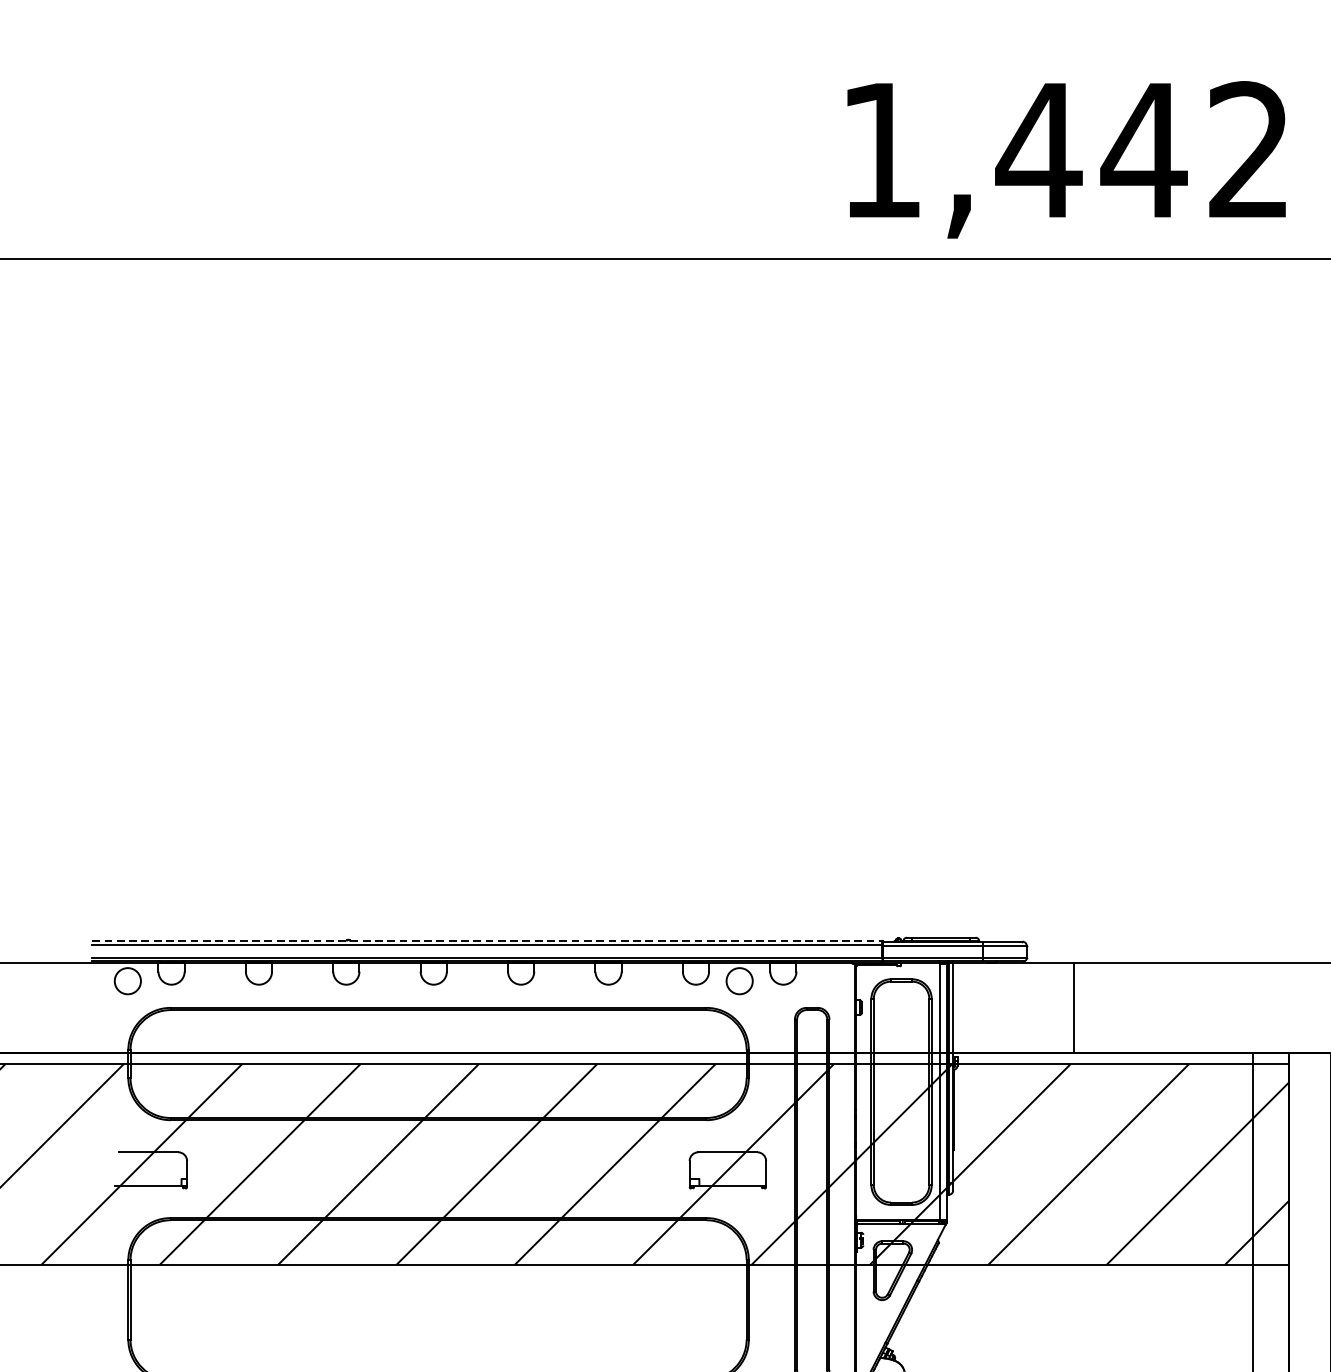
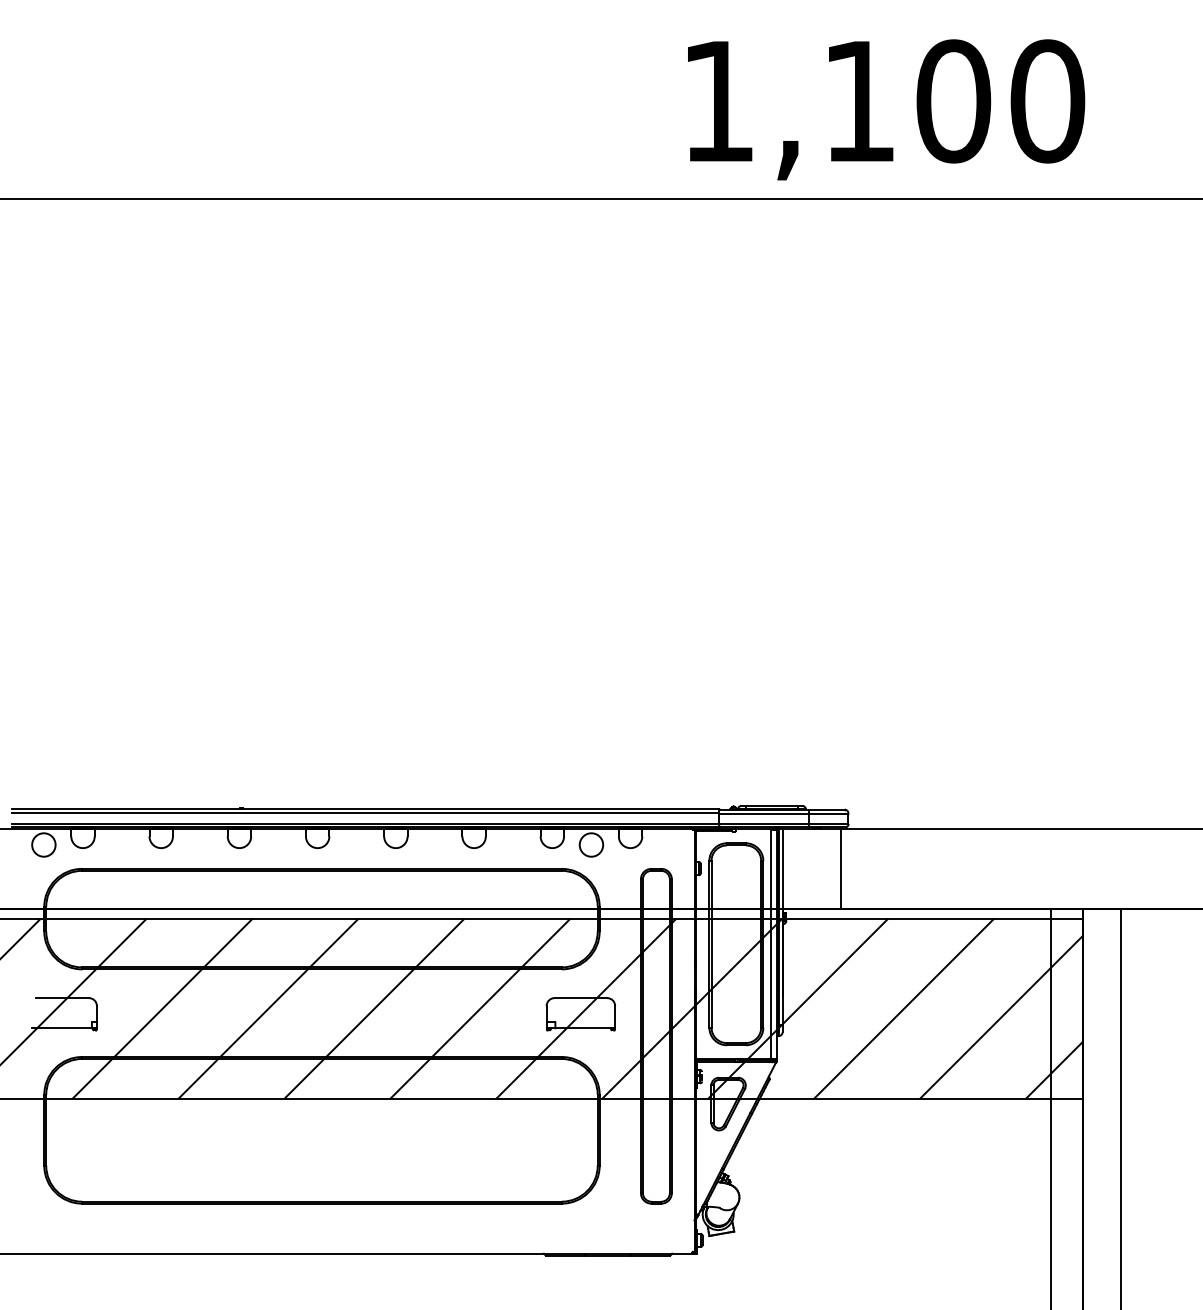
text: (1143, 150) -> (952, 101), 1,442 -> 1,100
line: (487, 940) -> (365, 808), dashed -> solid
line: (1073, 1007) -> (841, 868), moved

